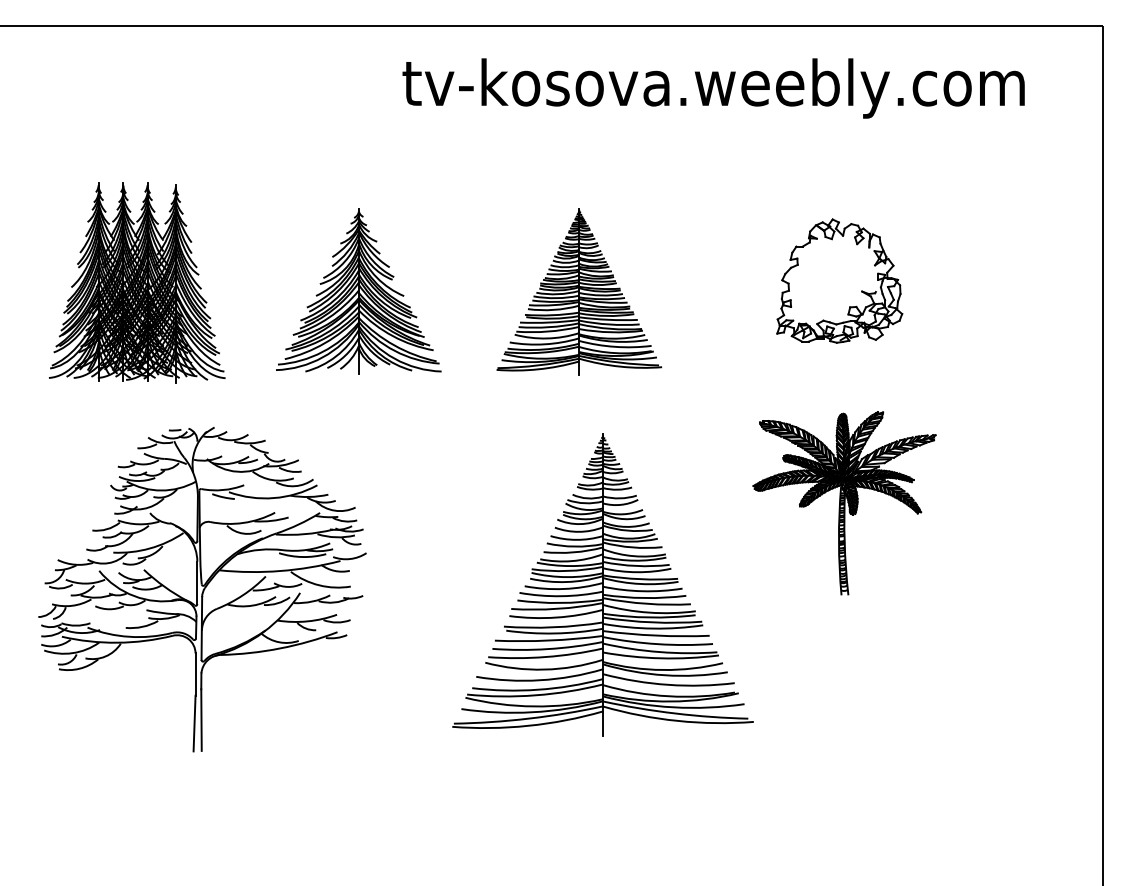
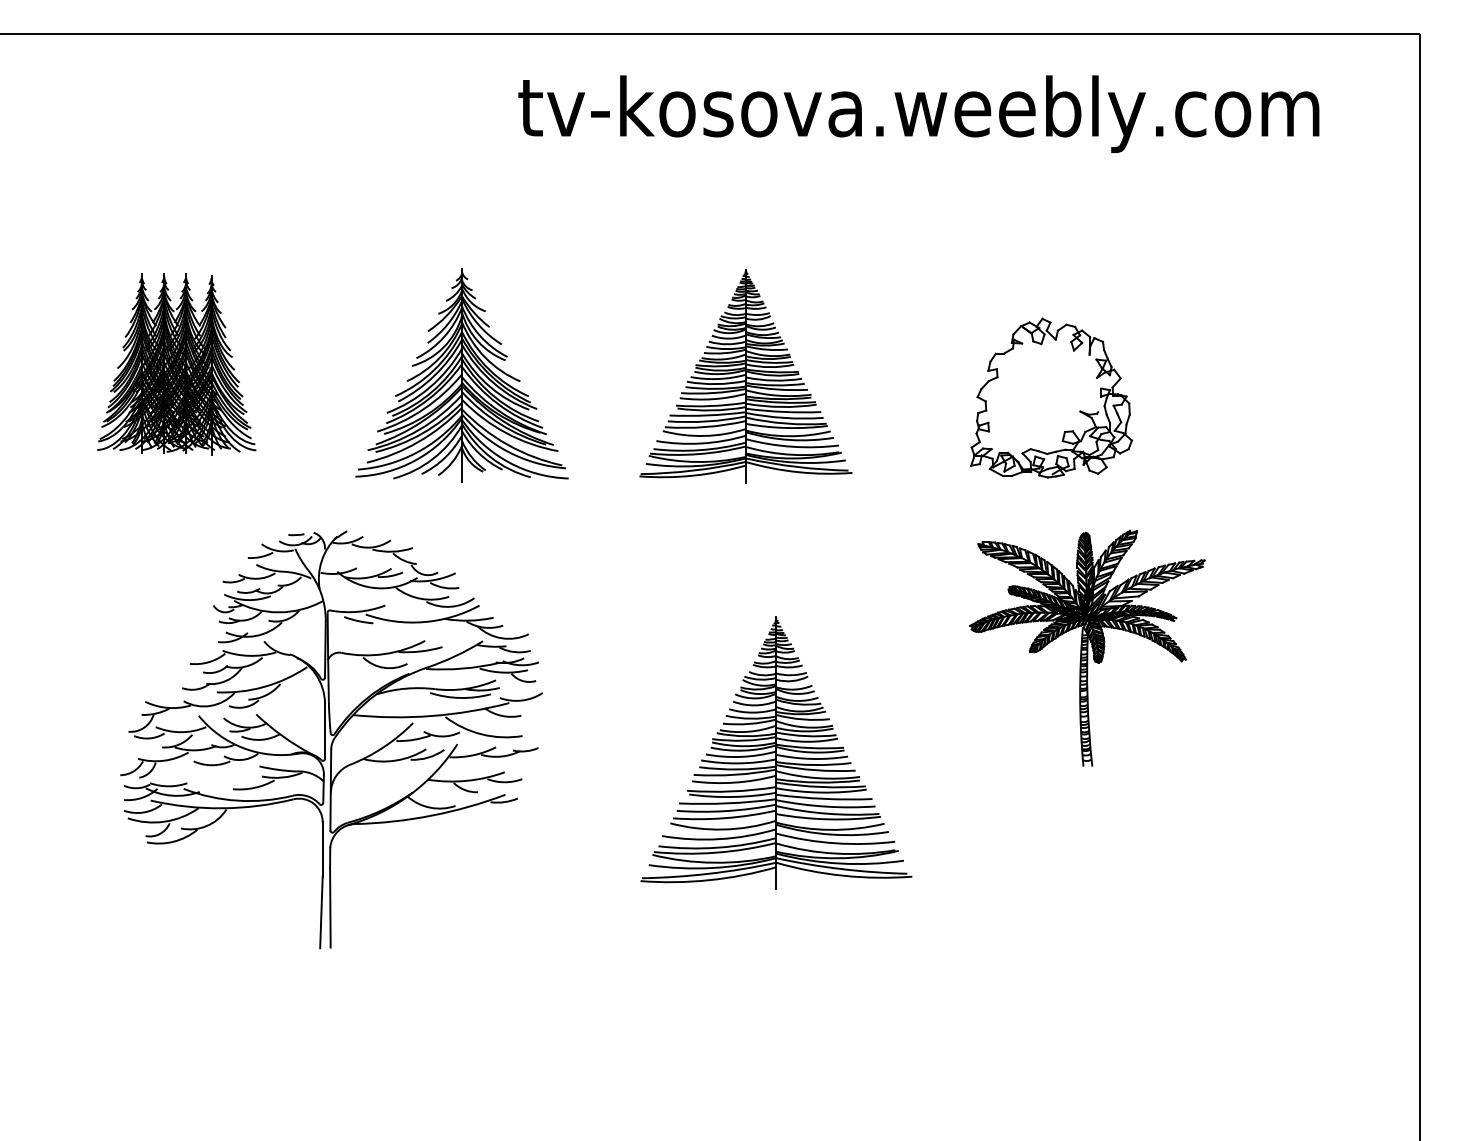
part: (839, 280) -> (1051, 397), moved
part: (136, 282) -> (175, 363), size x0.7
part: (602, 584) -> (775, 752), size x0.7
part: (202, 589) -> (331, 739), moved

